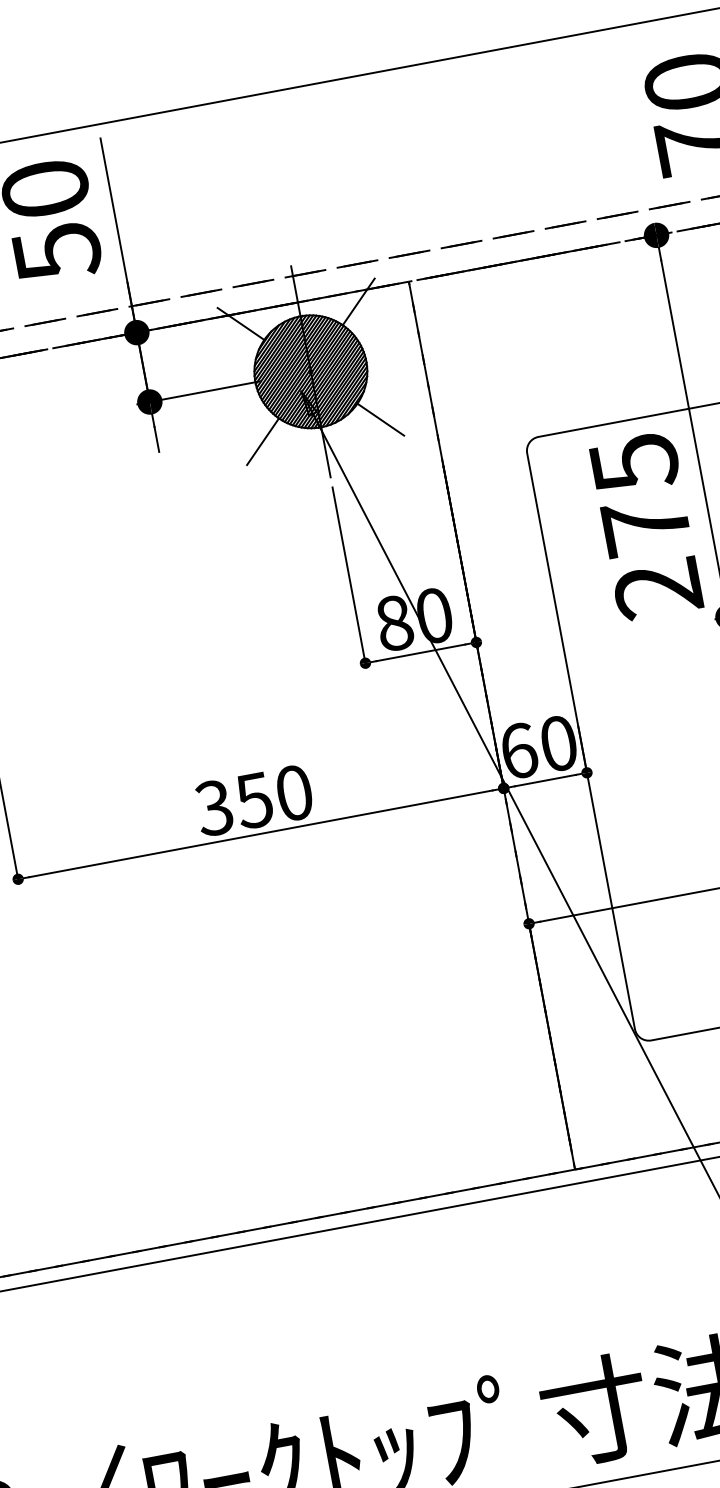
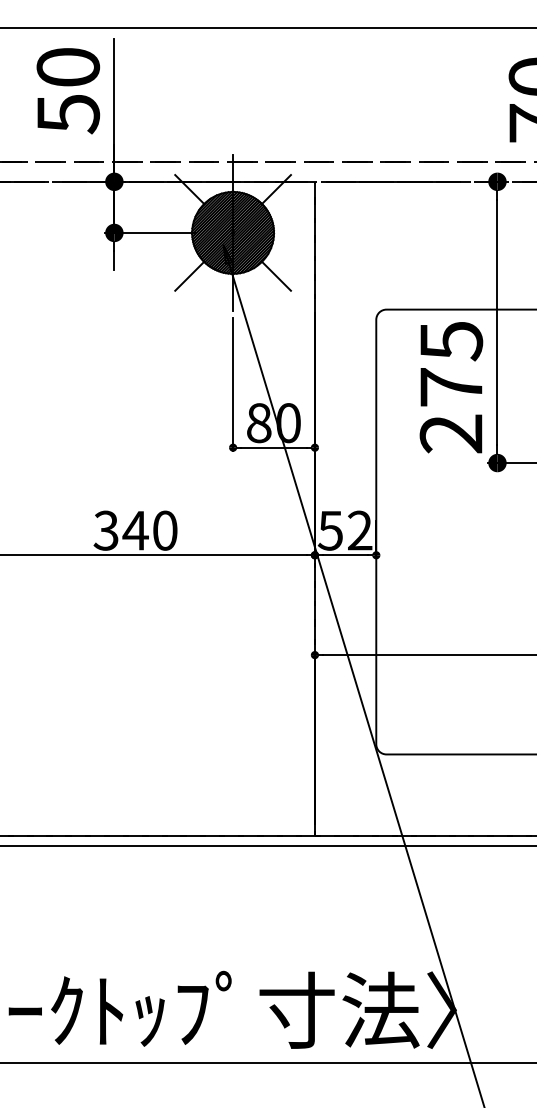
text: (537, 747) -> (344, 530), 60 -> 52
text: (254, 800) -> (135, 530), 350 -> 340

